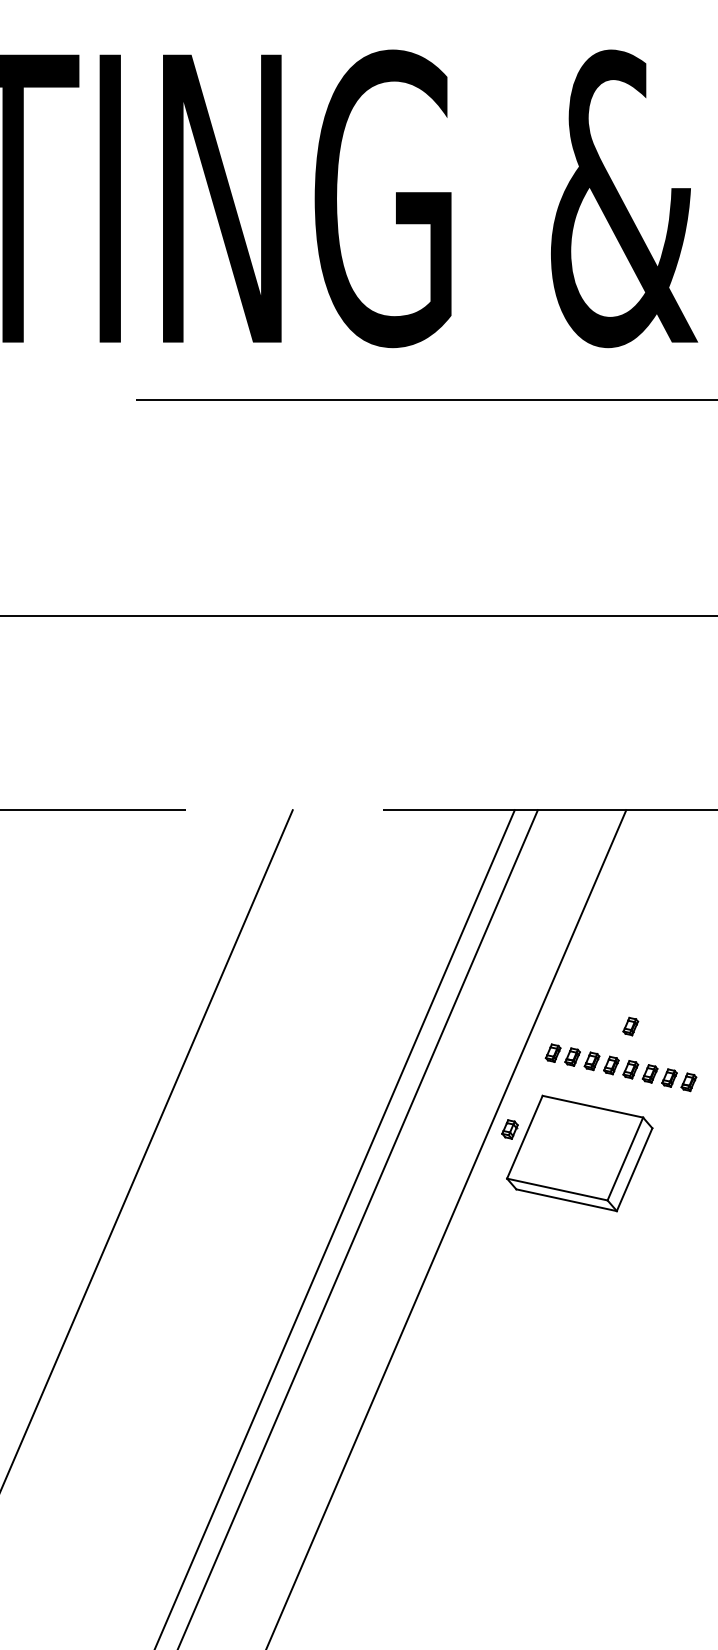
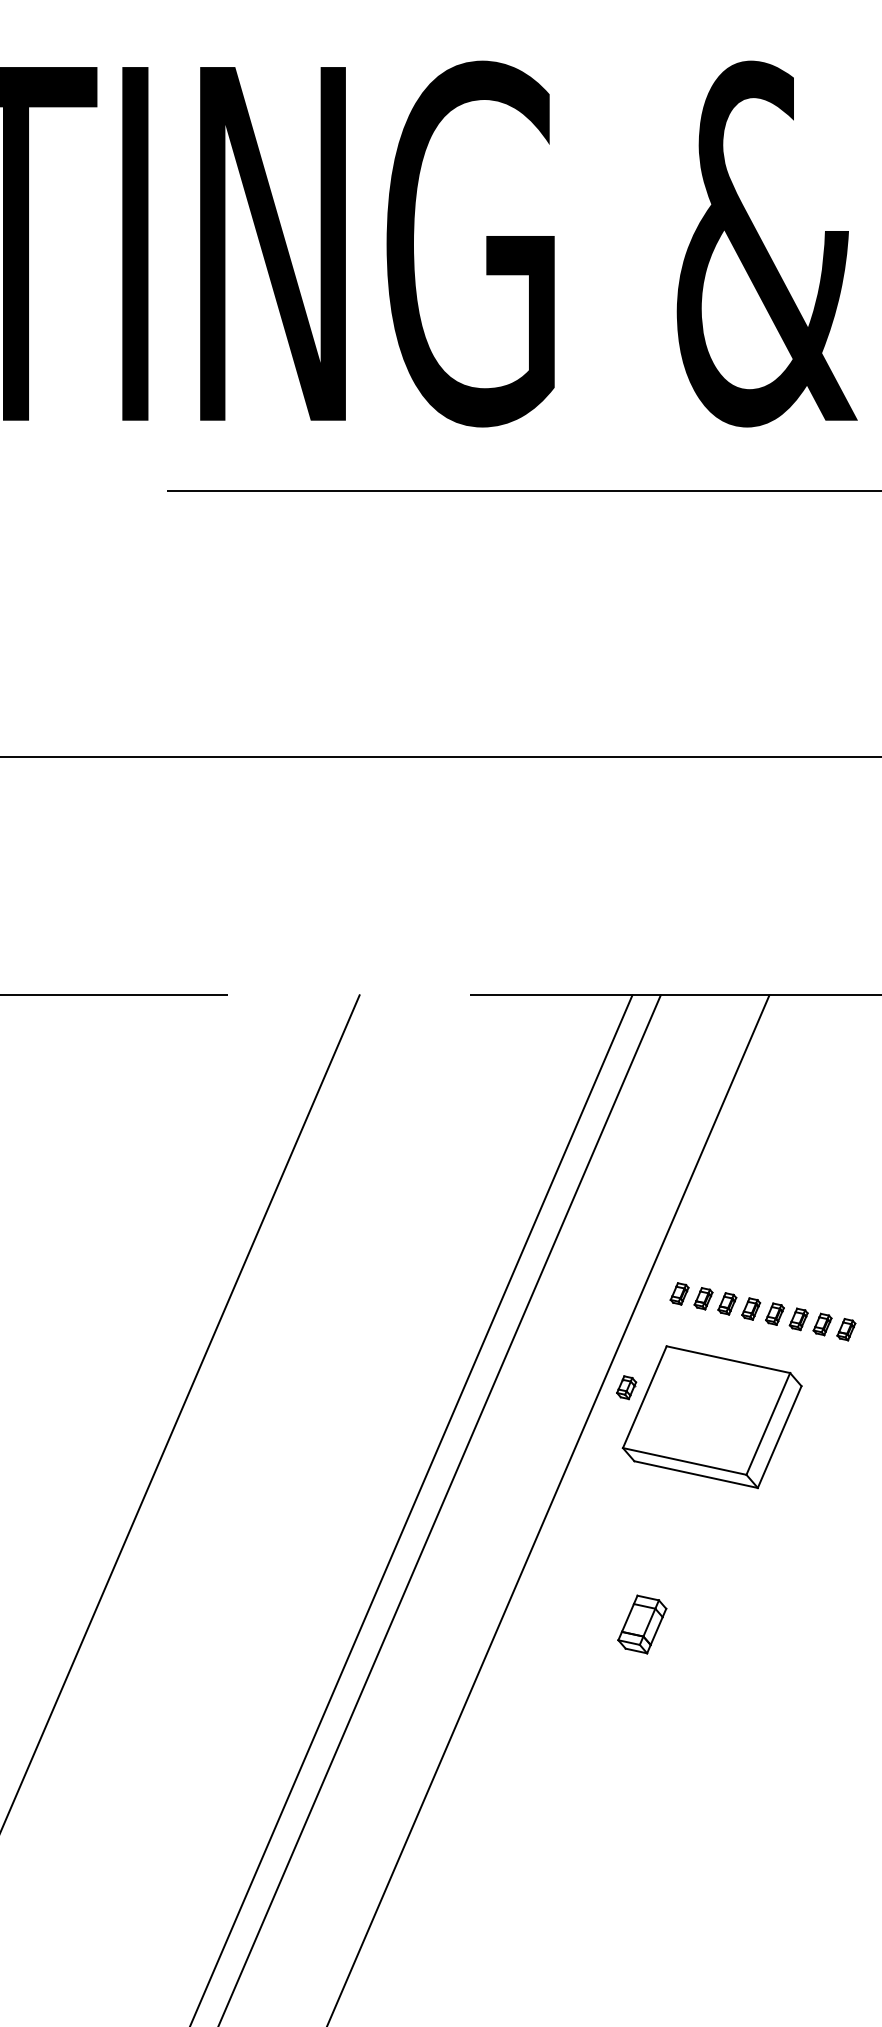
part: (630, 1026) -> (774, 1260), removed
part: (522, 1322) -> (642, 1624), added

